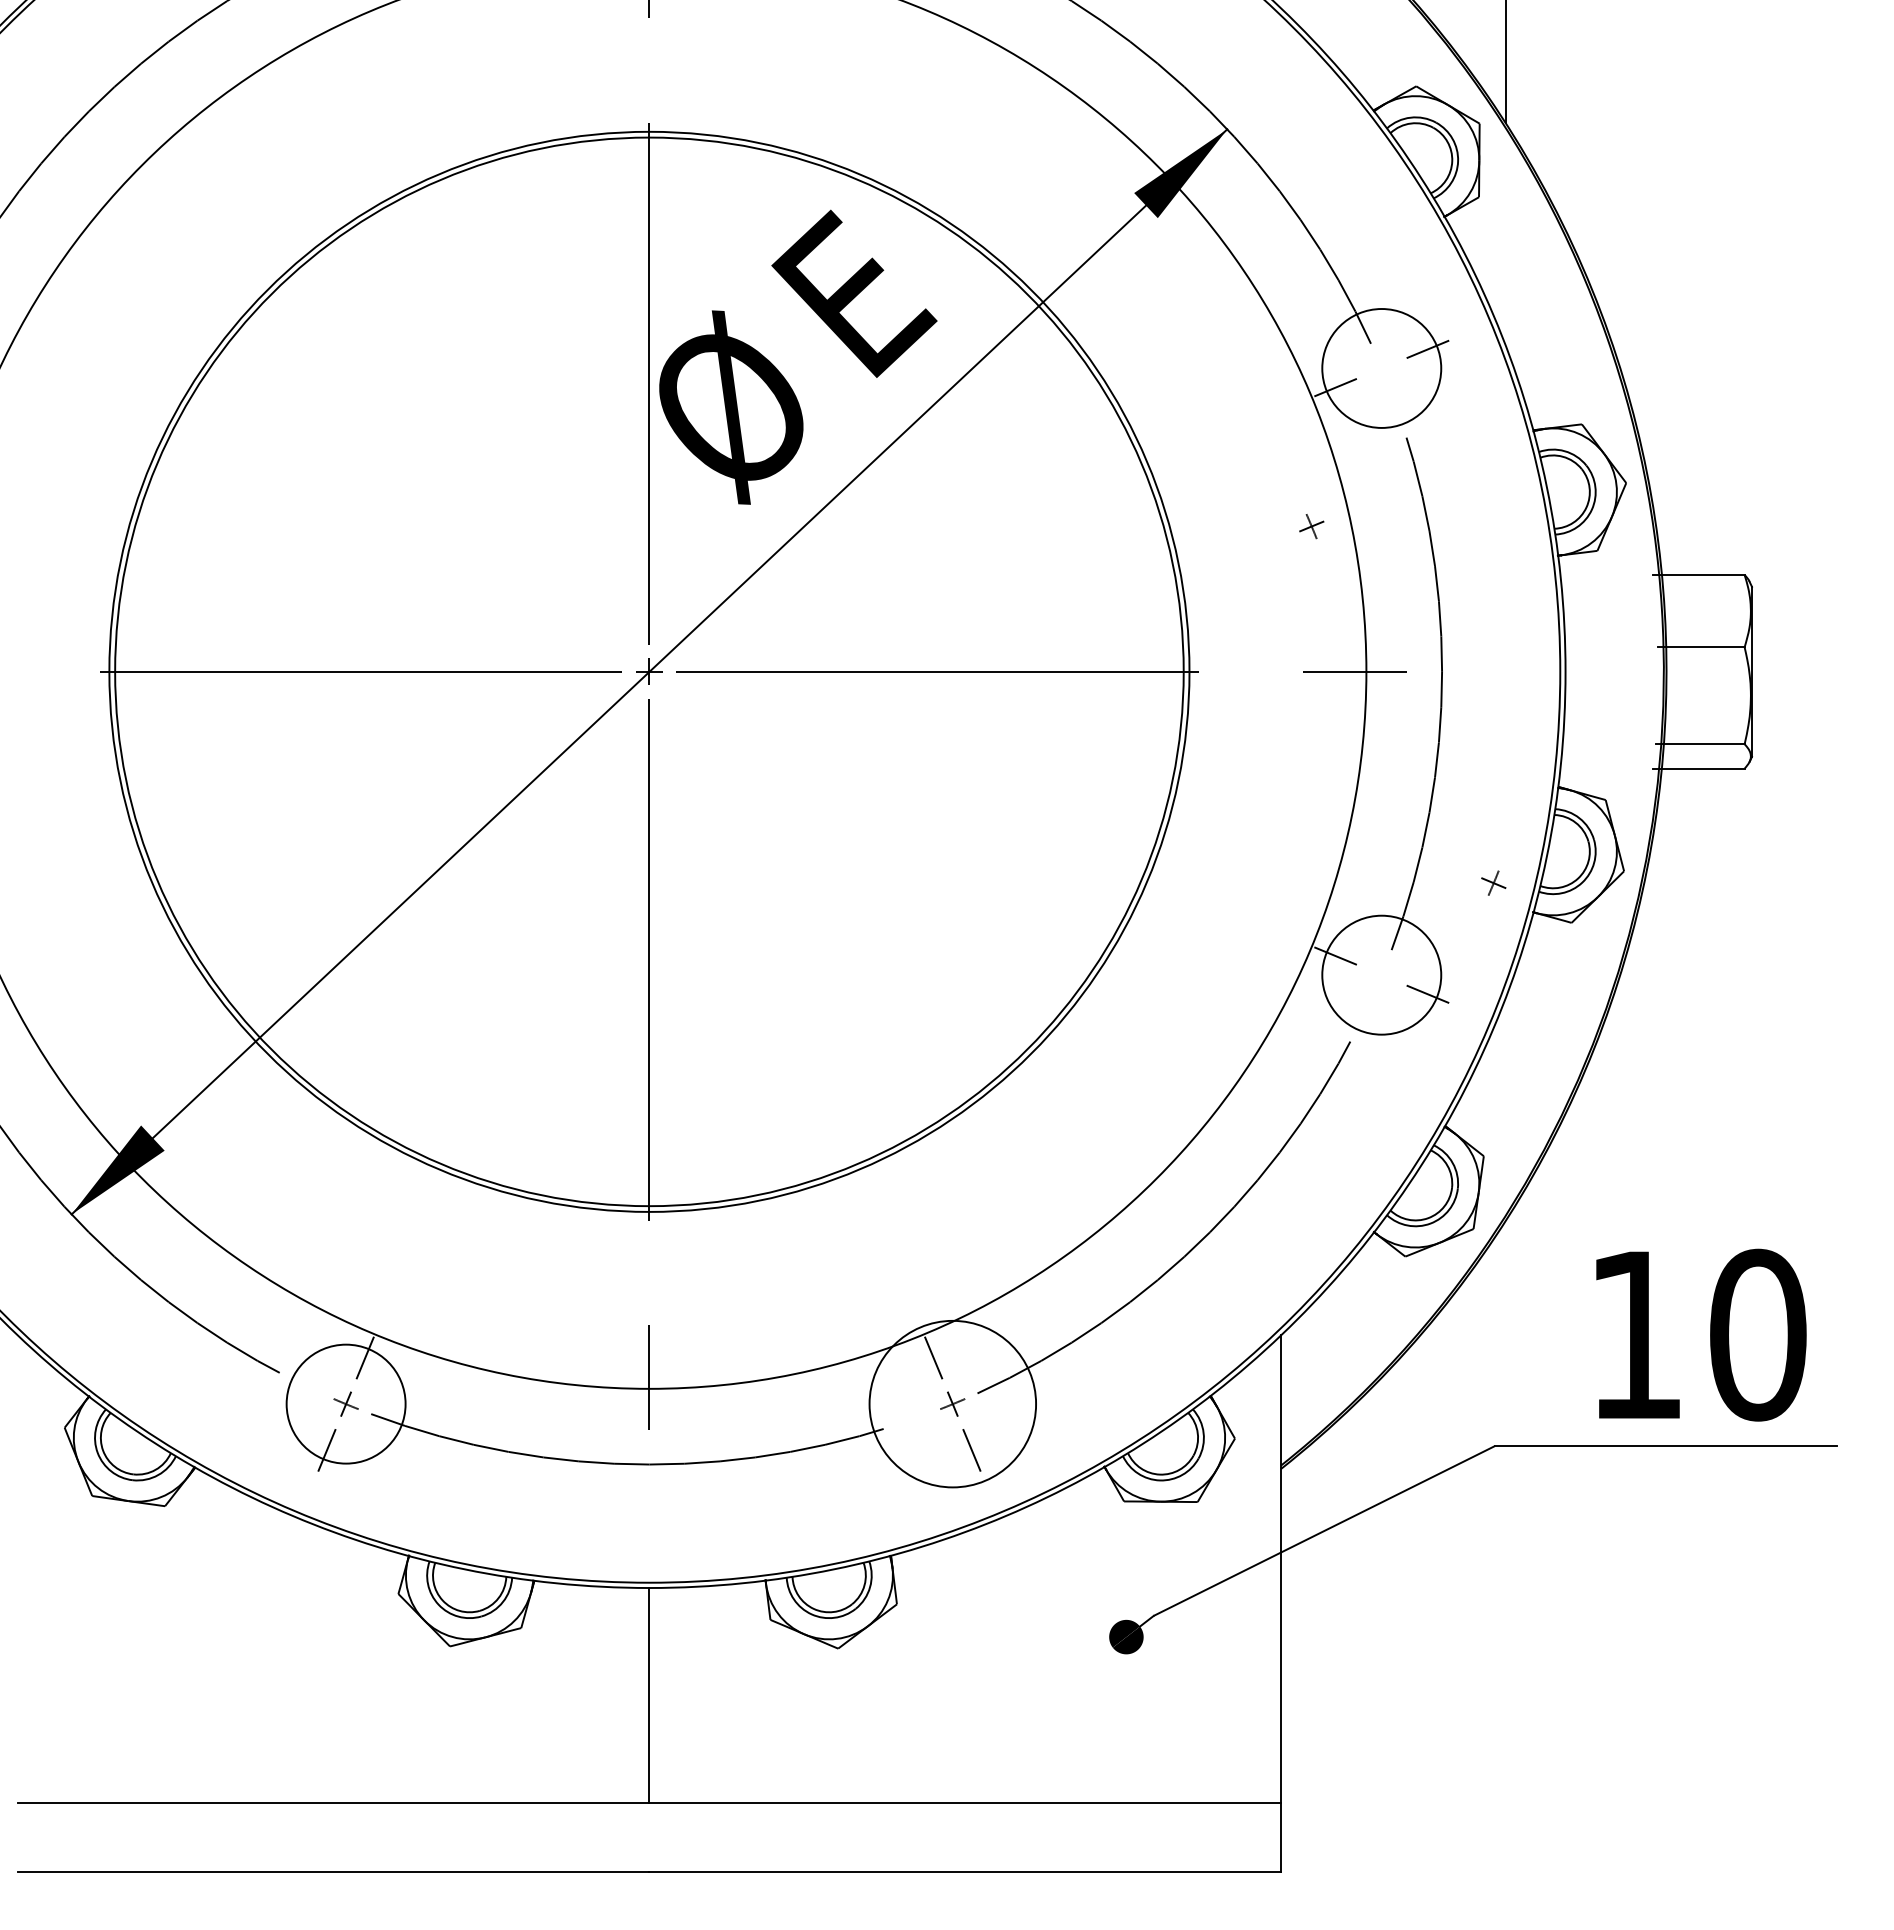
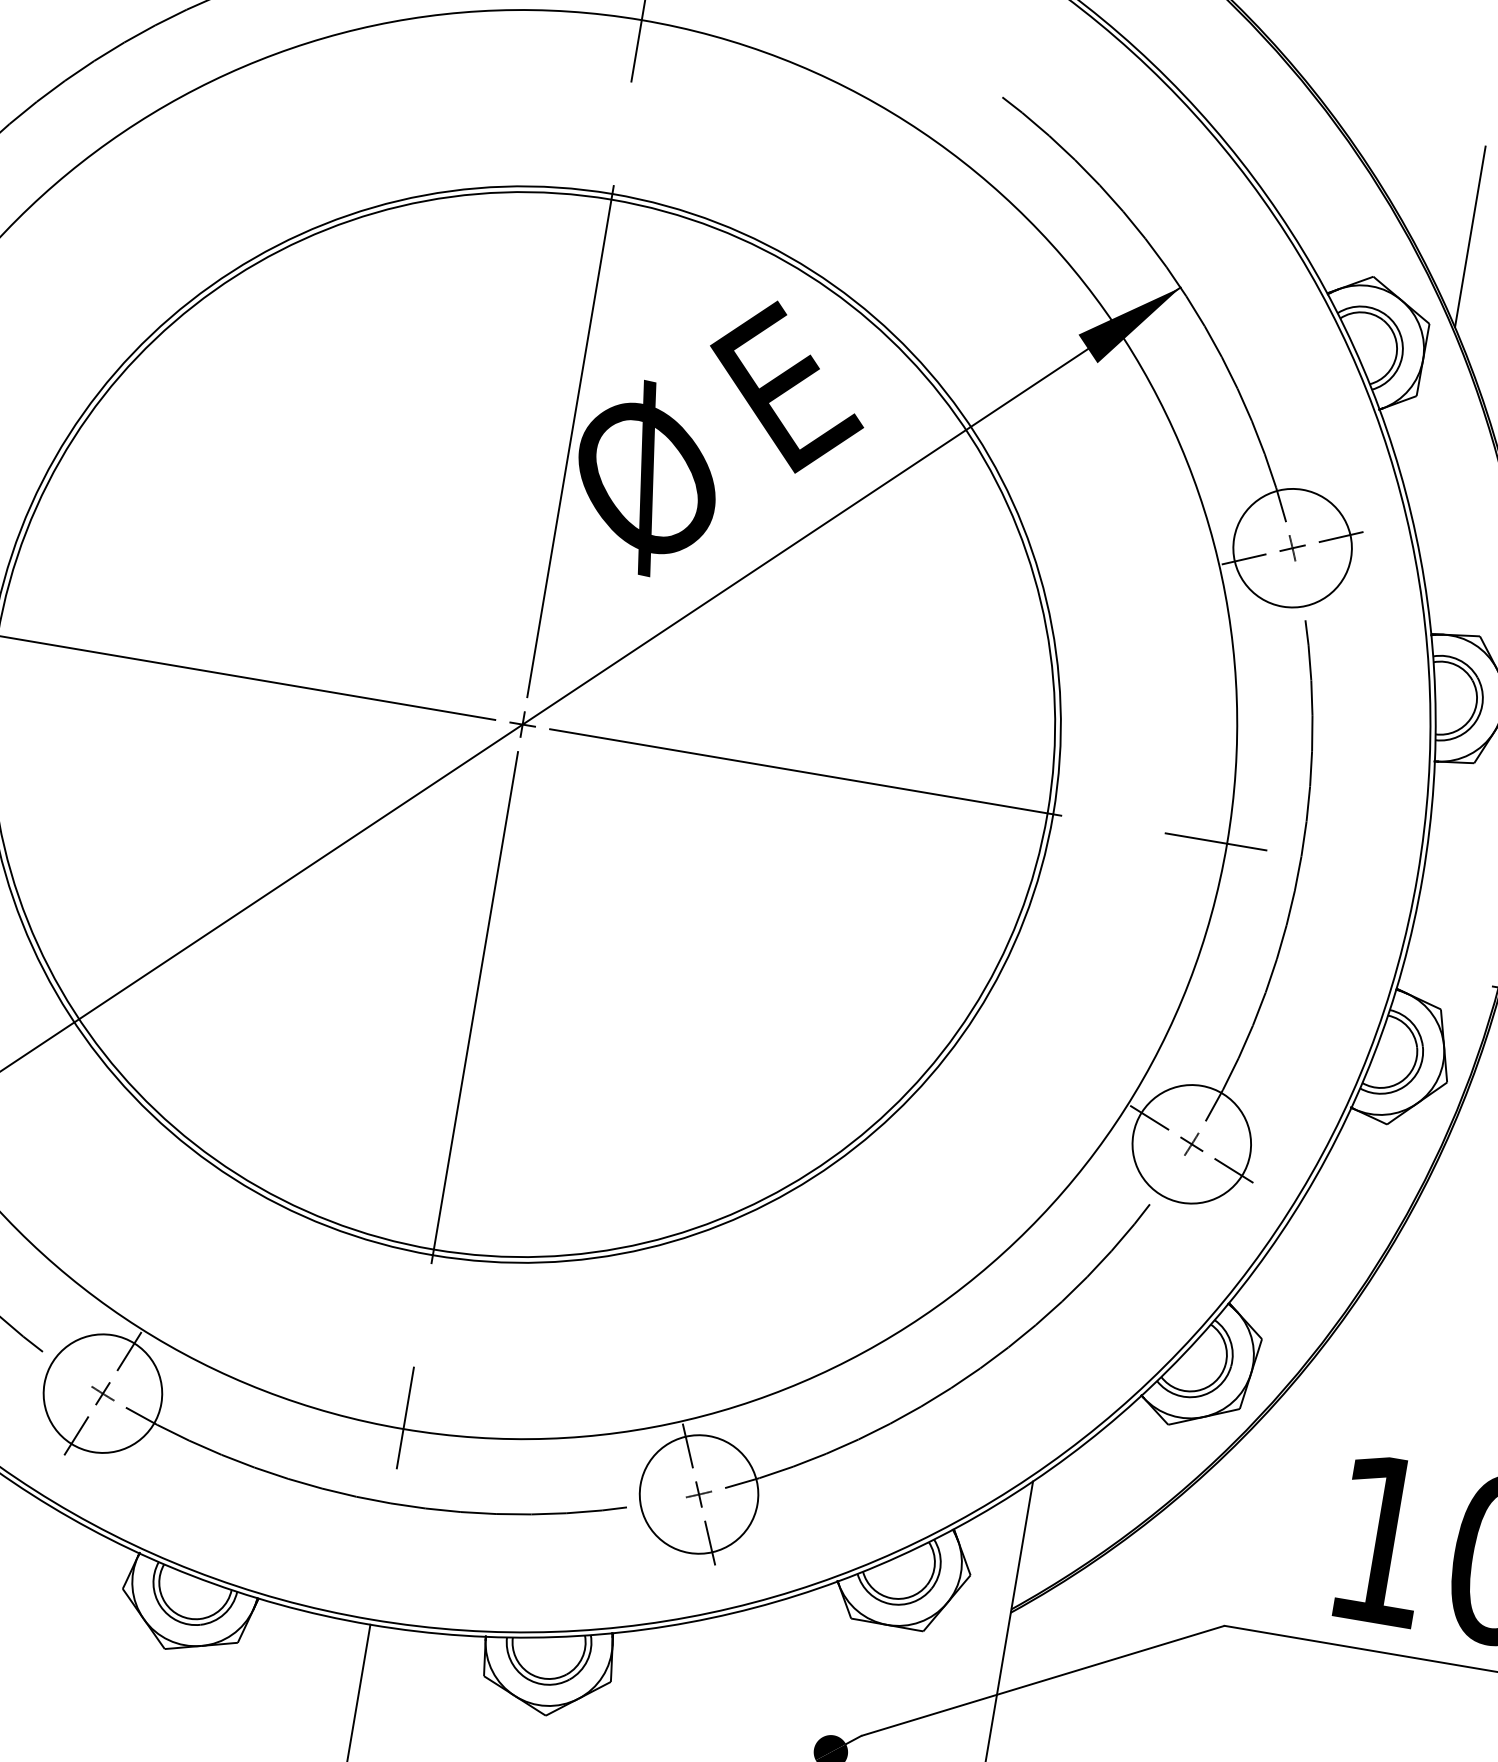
part: (1311, 526) -> (1292, 548), moved
part: (1493, 882) -> (1191, 1143), moved
circle: (952, 1403) -> (698, 1493), size x0.71

